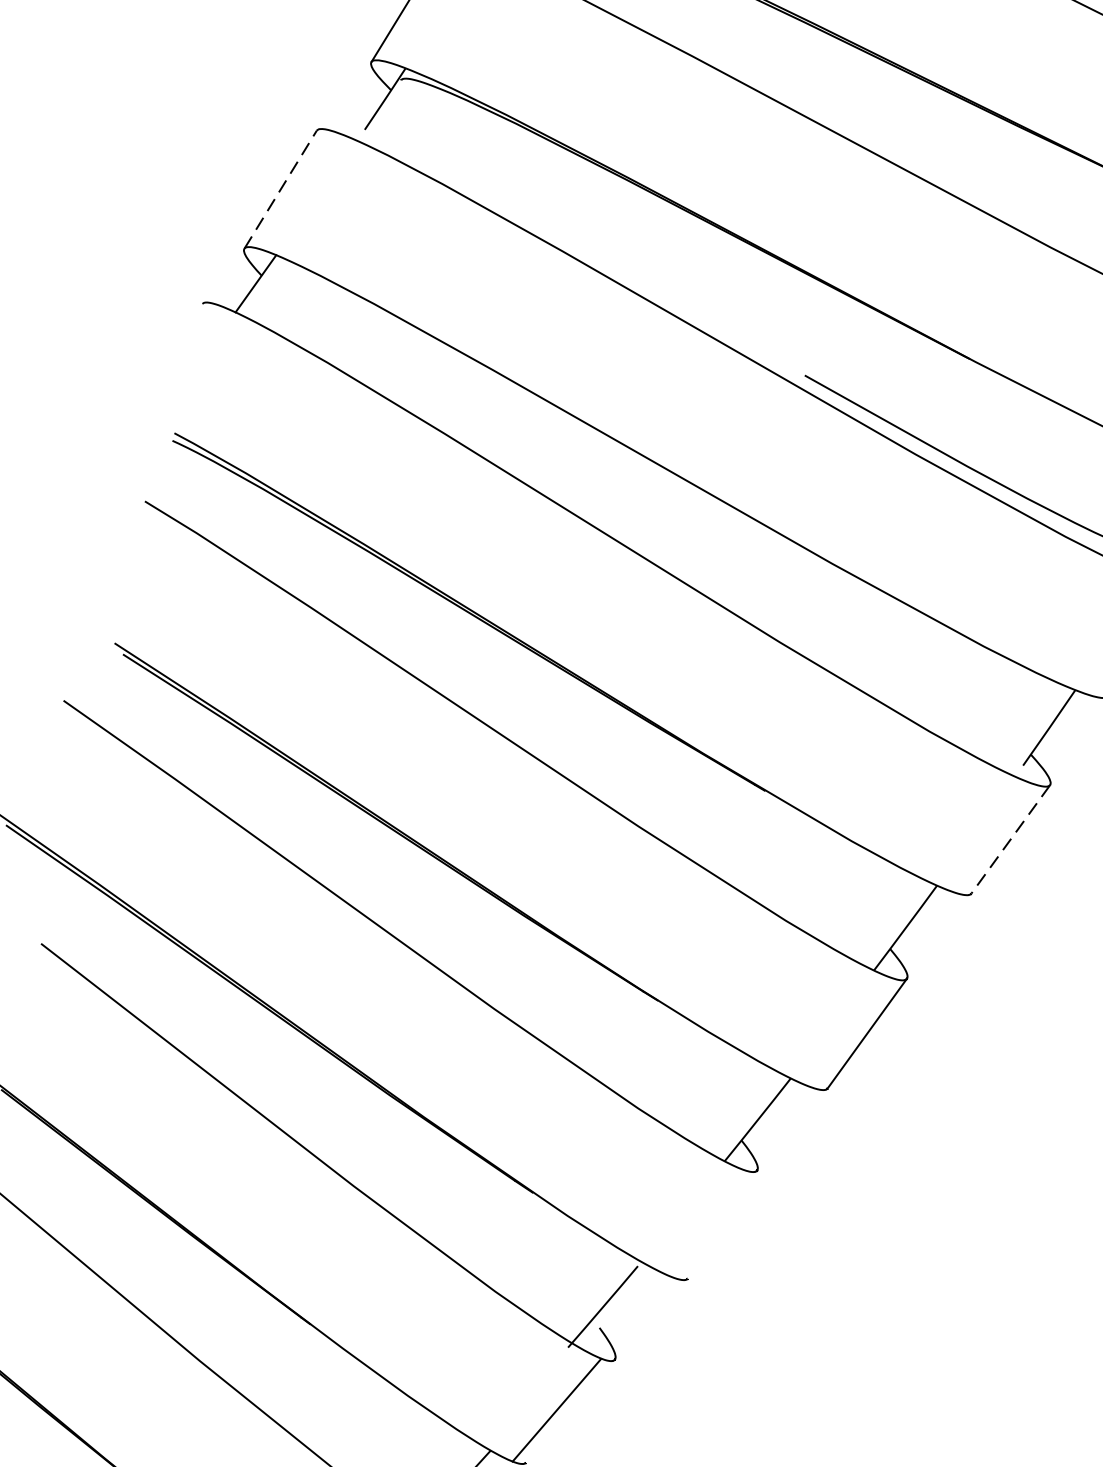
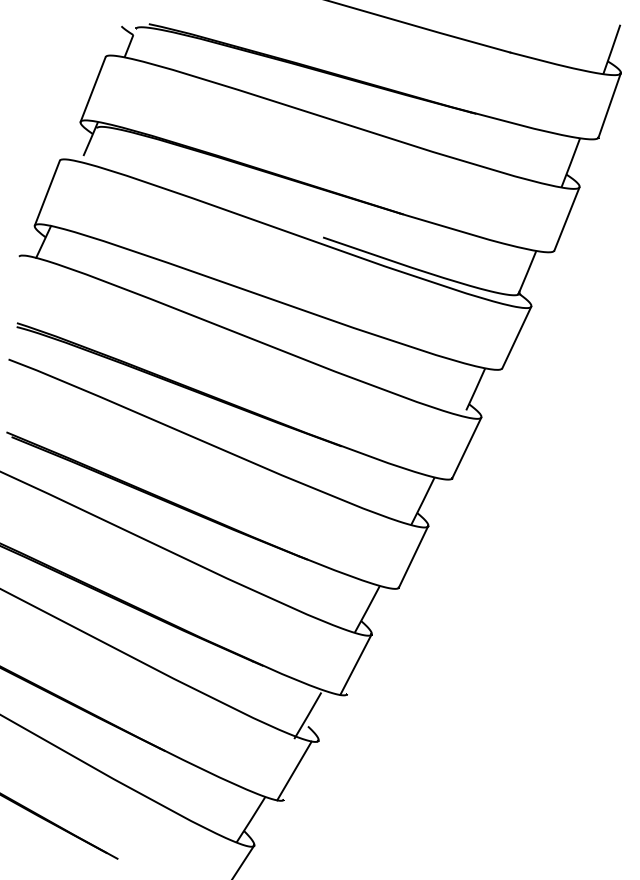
line: (280, 190) -> (47, 193), dashed -> solid
line: (1009, 840) -> (466, 448), dashed -> solid
line: (714, 1223) -> (355, 664), added

